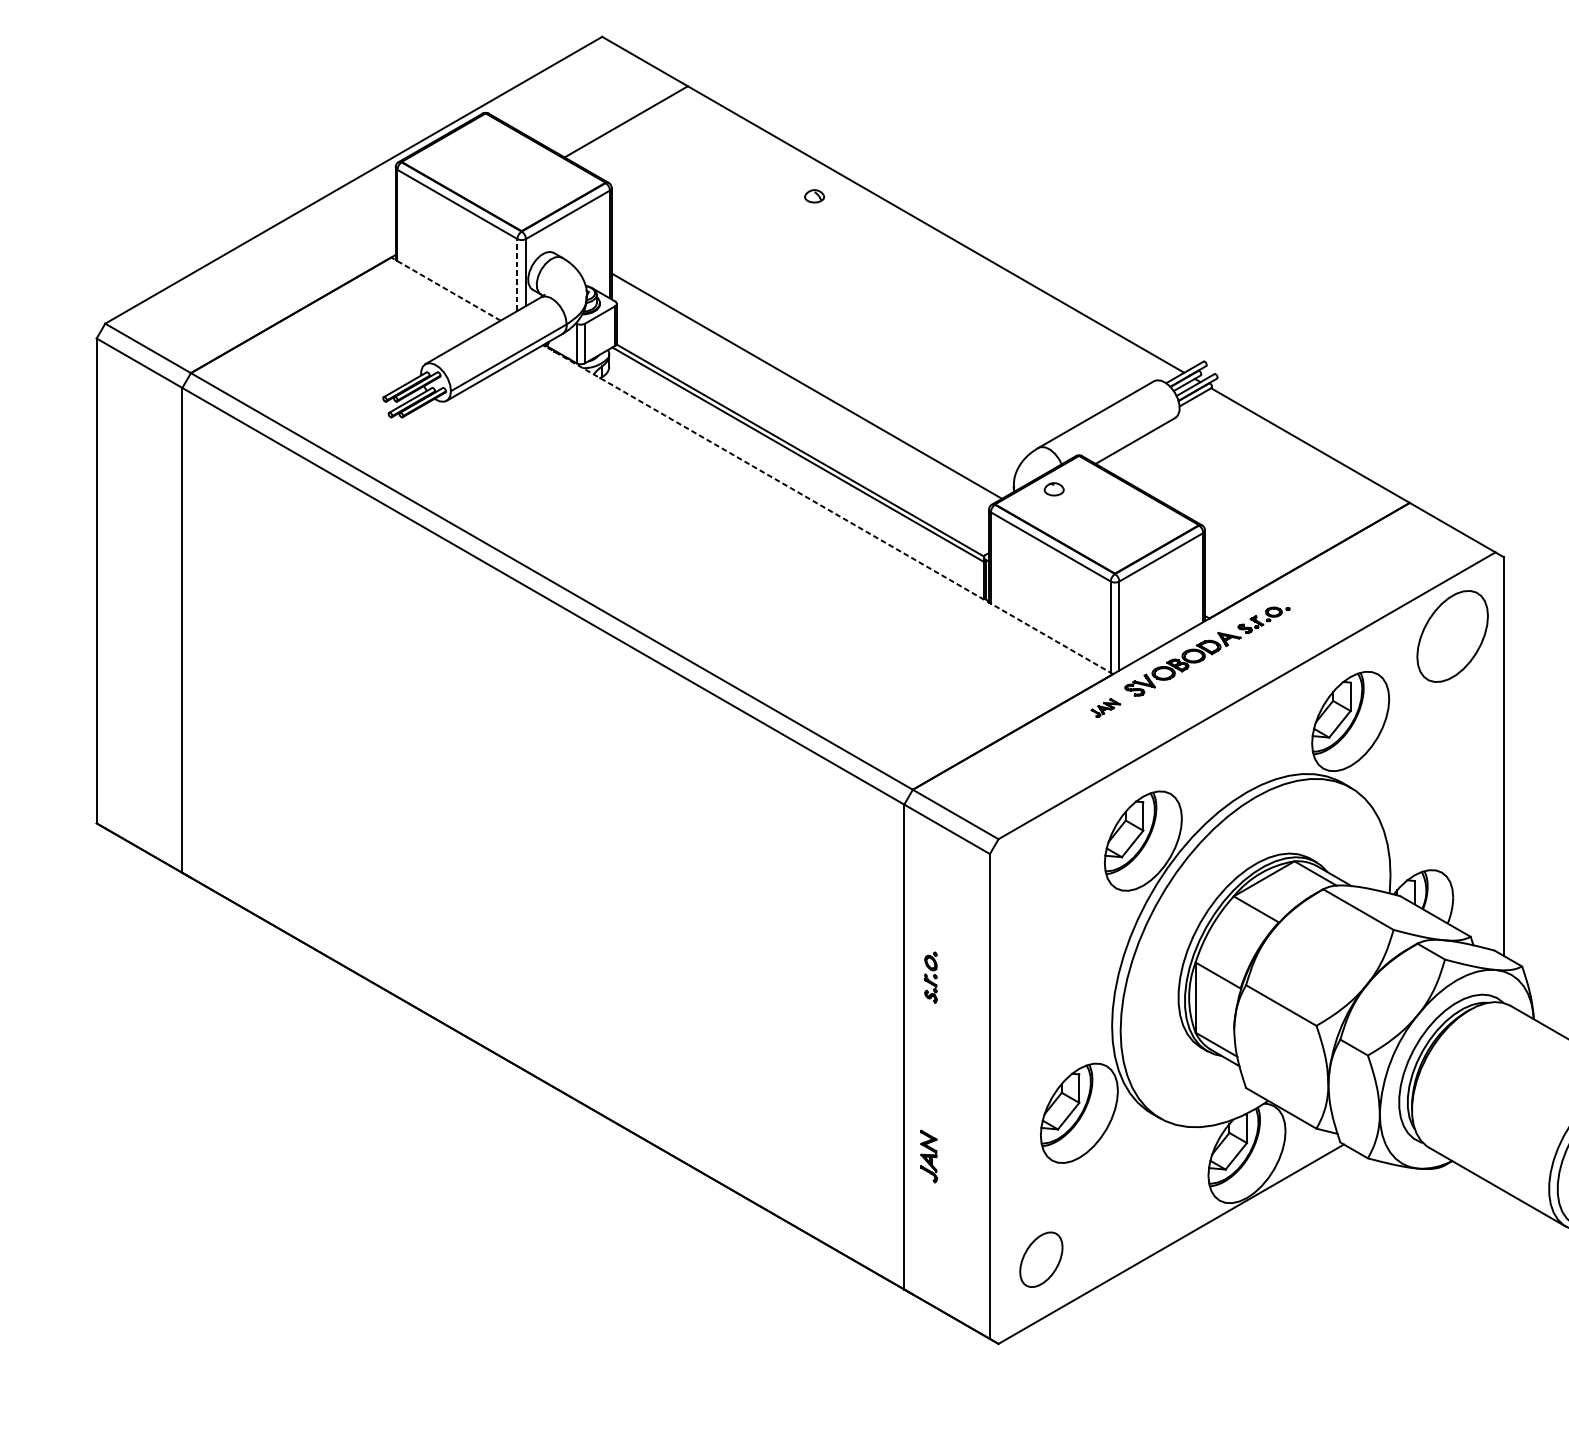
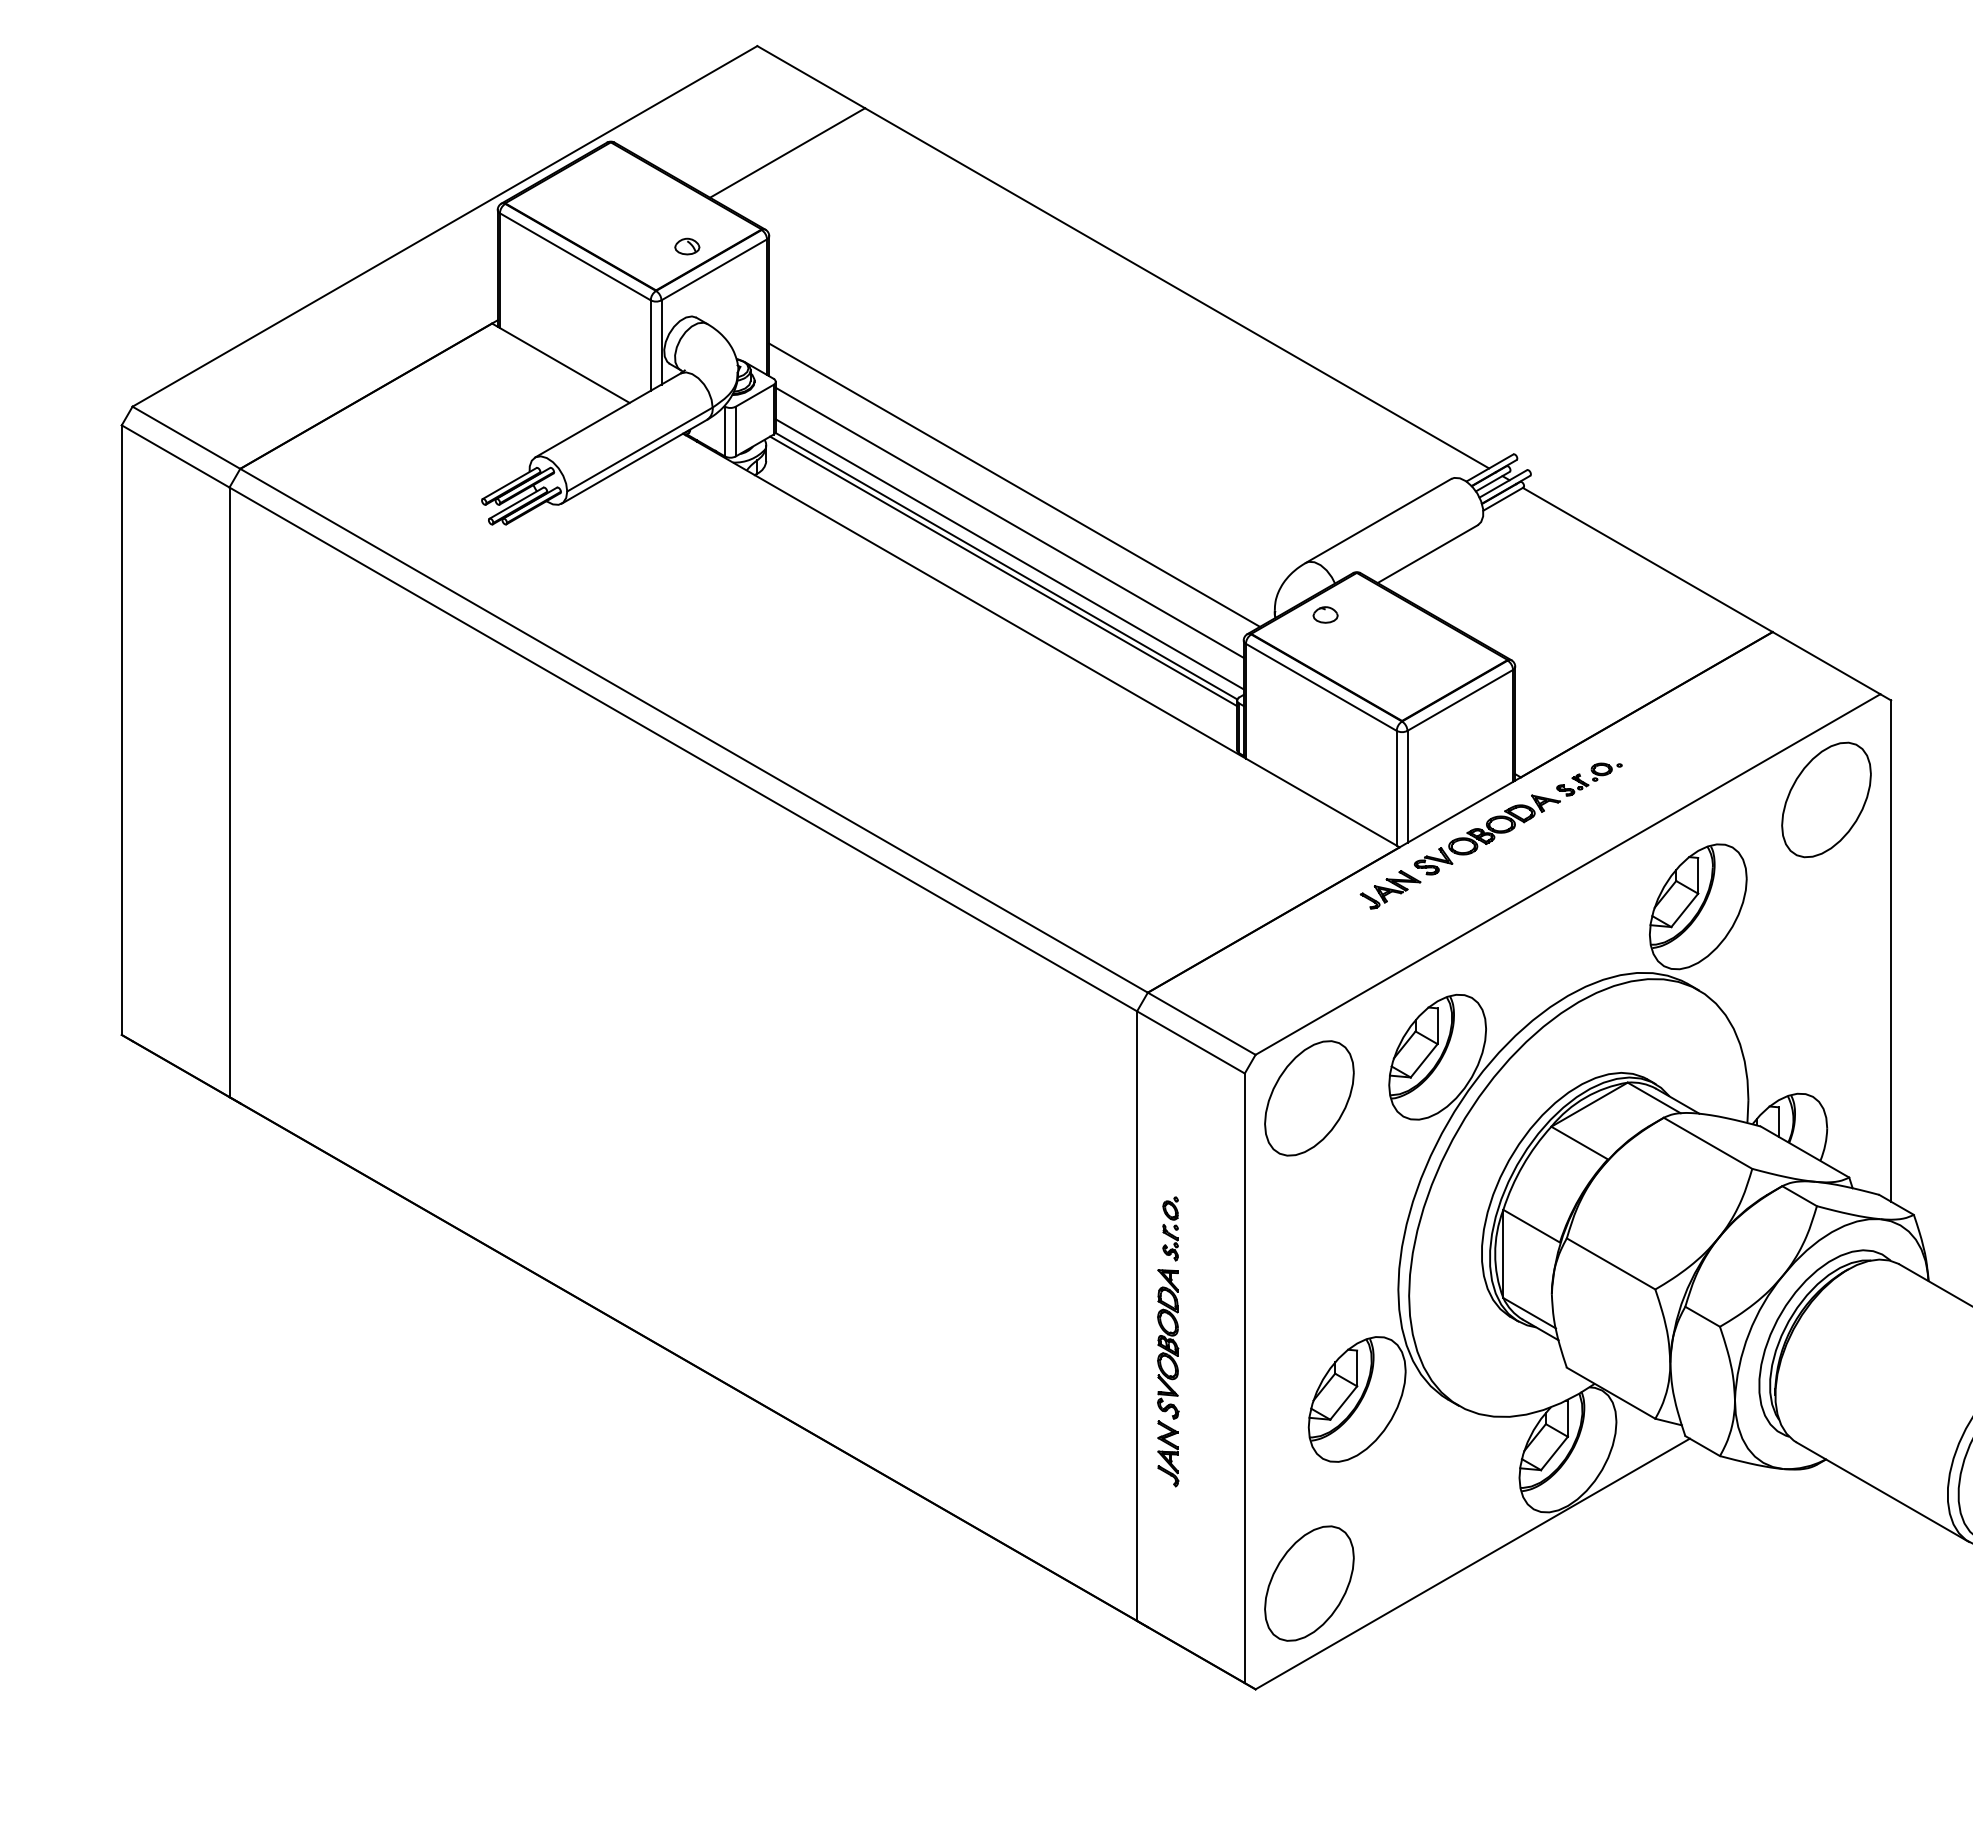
part: (814, 196) -> (687, 246), moved
line: (517, 275) -> (650, 345), dashed -> solid
line: (445, 288) -> (560, 362), dashed -> solid
line: (802, 415) -> (1009, 522), added
line: (802, 441) -> (1009, 554), added
line: (828, 509) -> (1041, 640), dashed -> solid
part: (1105, 707) -> (1390, 889), size x1.67
part: (1041, 873) -> (1309, 1098), added
part: (929, 1069) -> (1168, 1344), added
part: (1041, 1259) -> (1309, 1583), size x1.67

